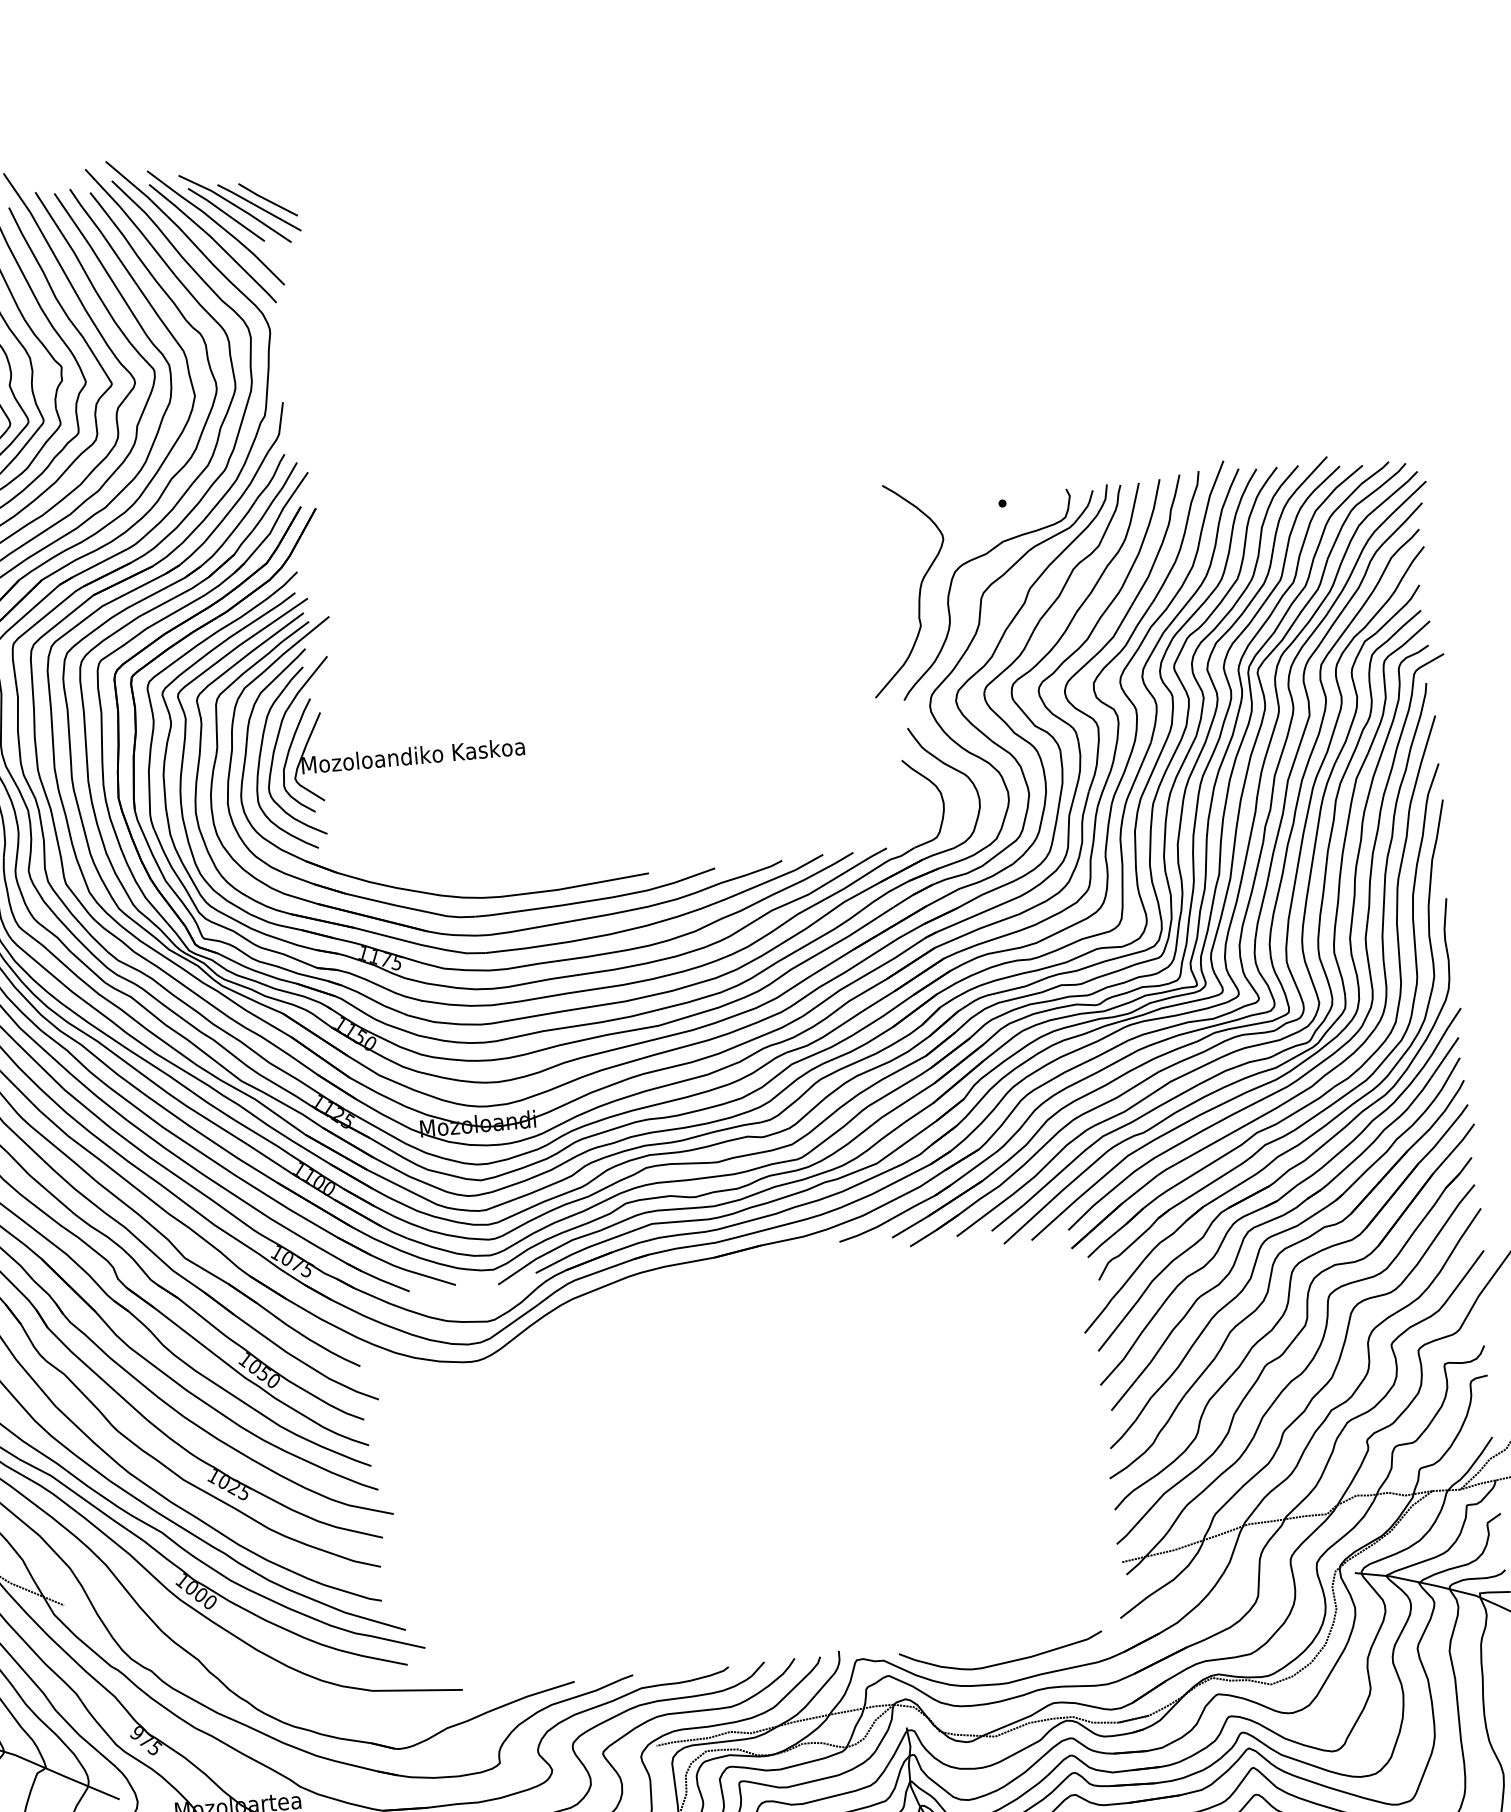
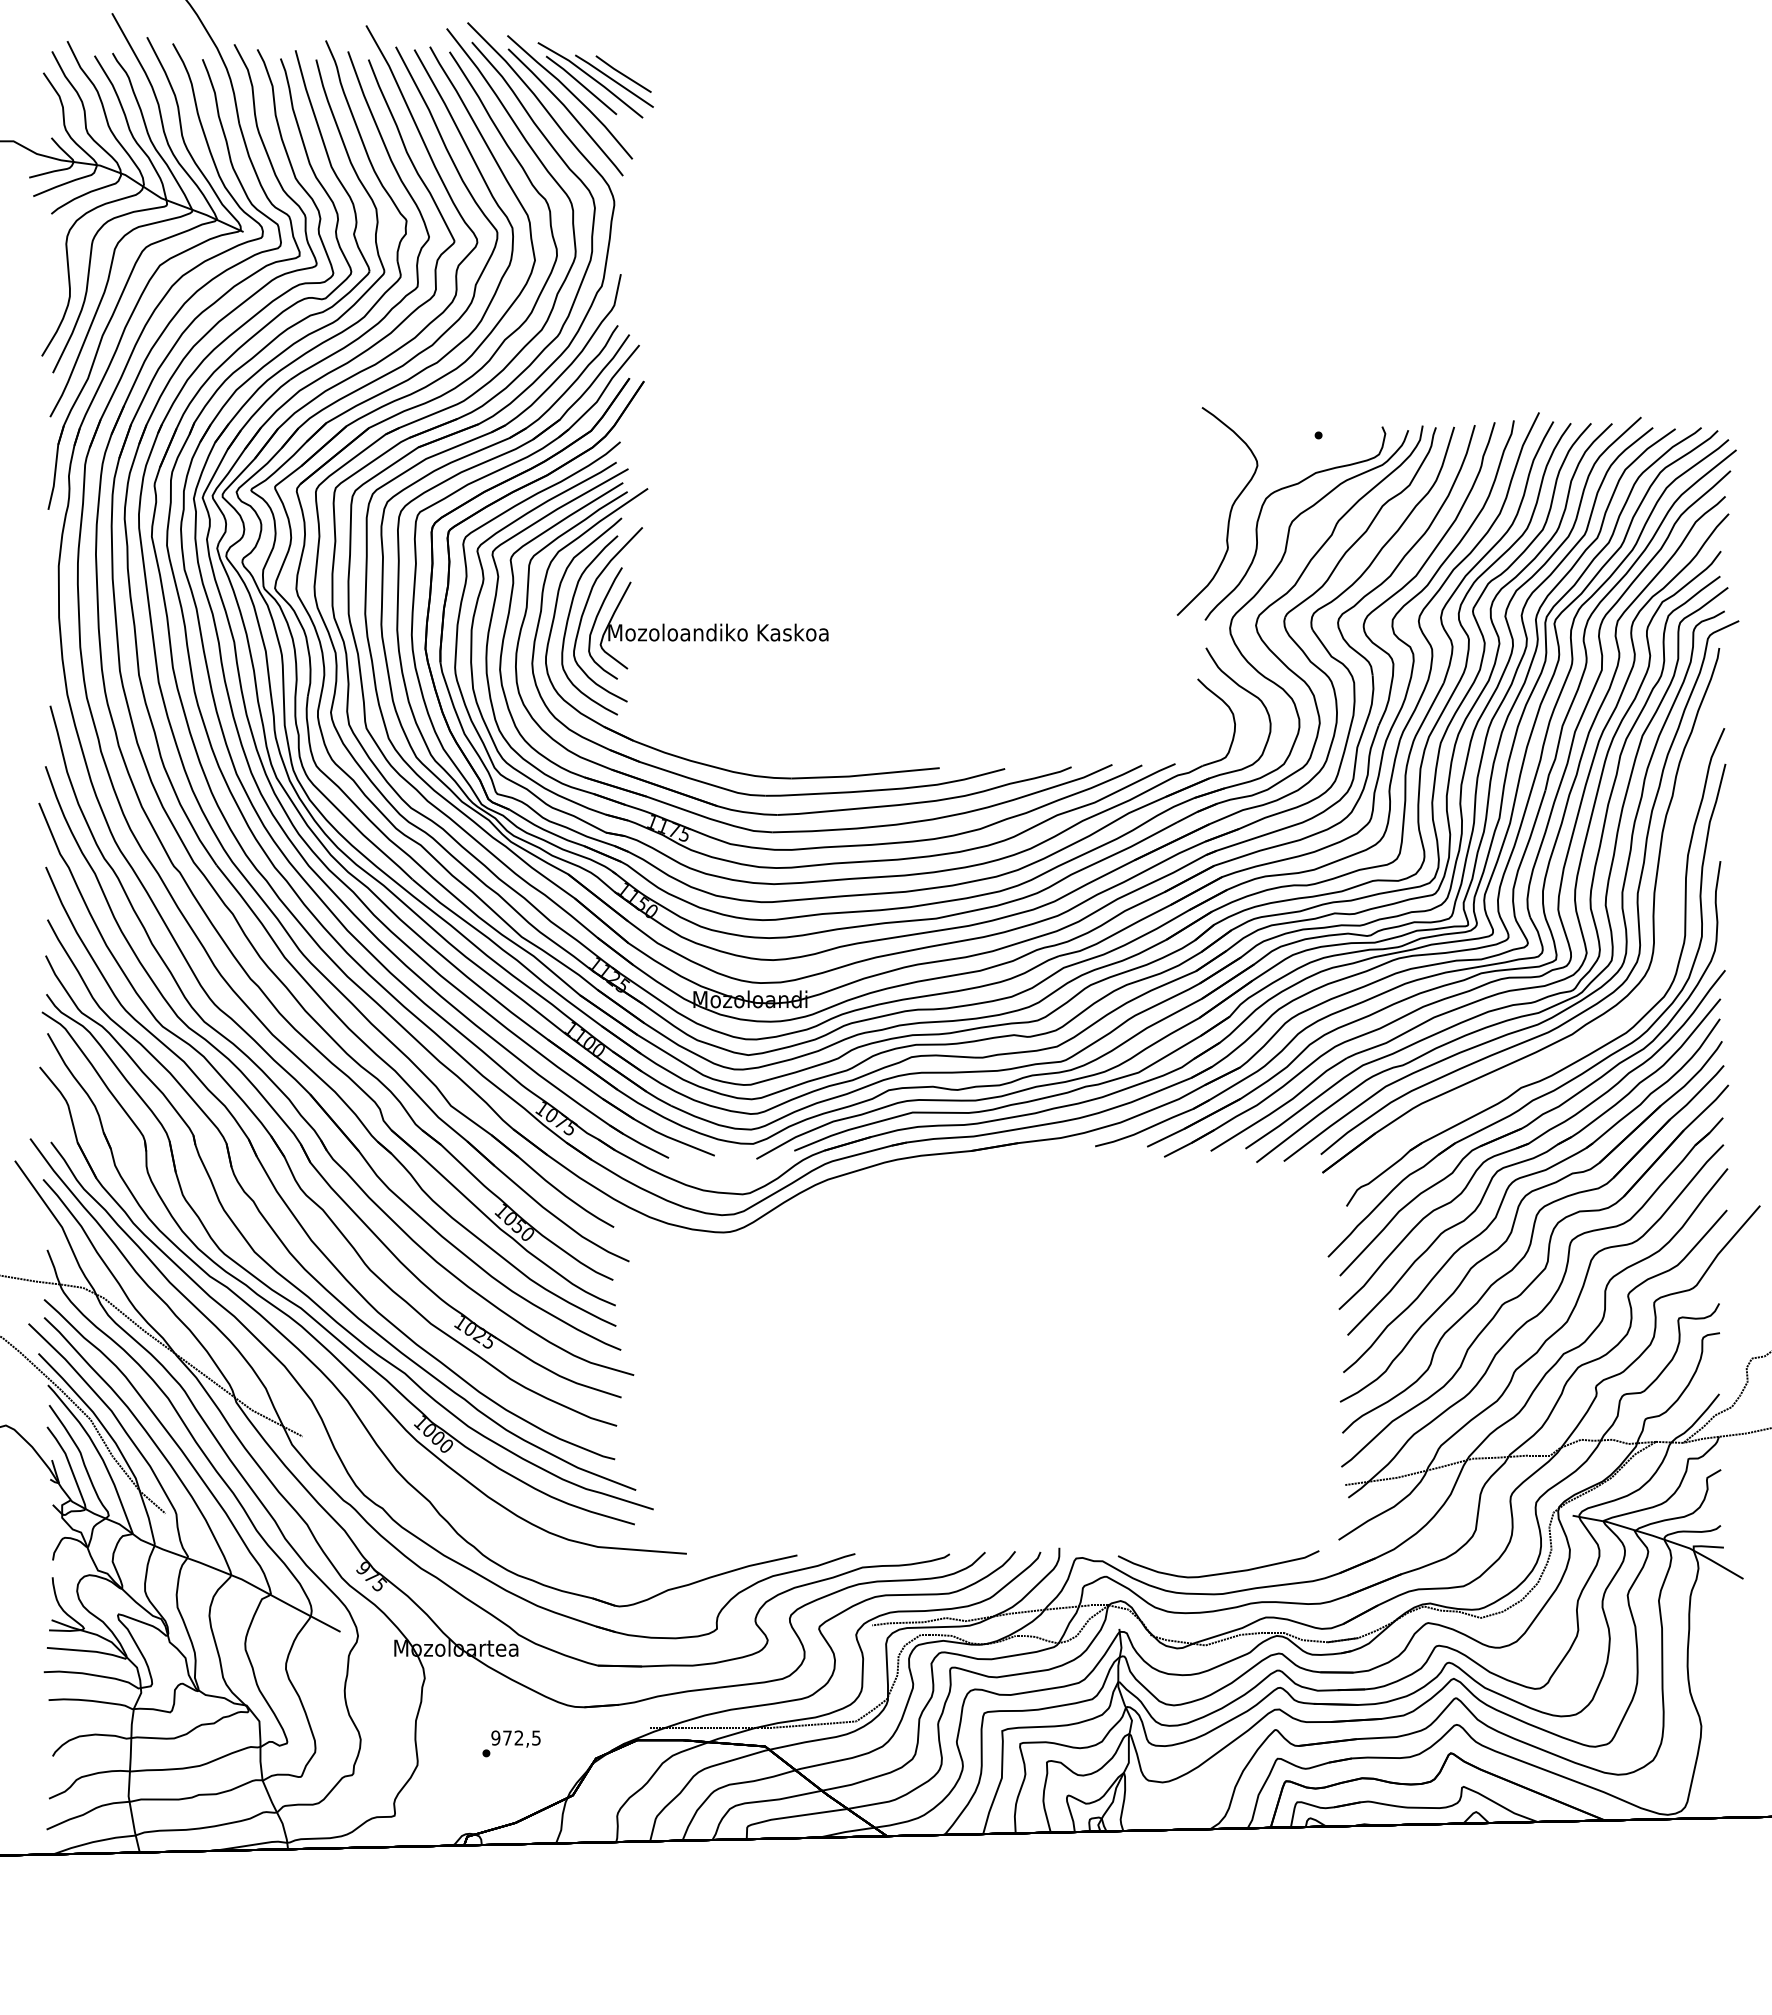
part: (1335, 1084) -> (1595, 1034), removed

